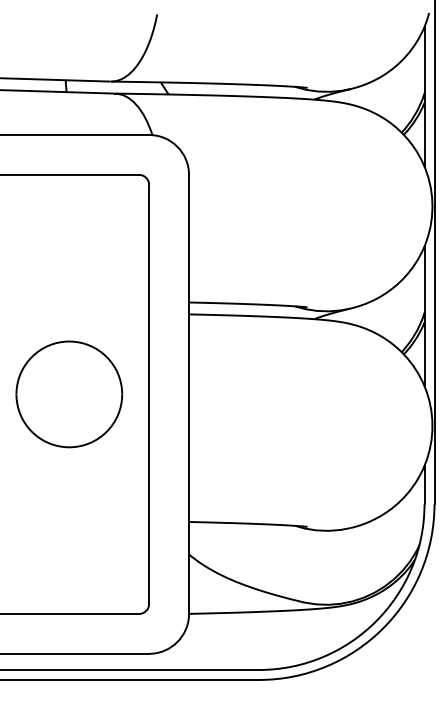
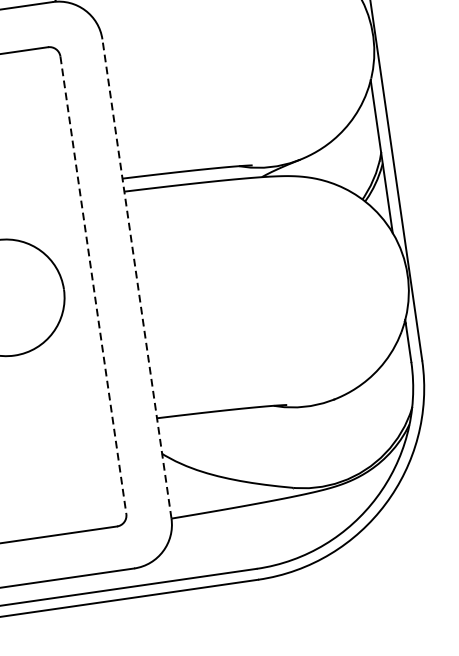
line: (189, 393) -> (137, 277), solid -> dashed
line: (149, 394) -> (93, 285), solid -> dashed

